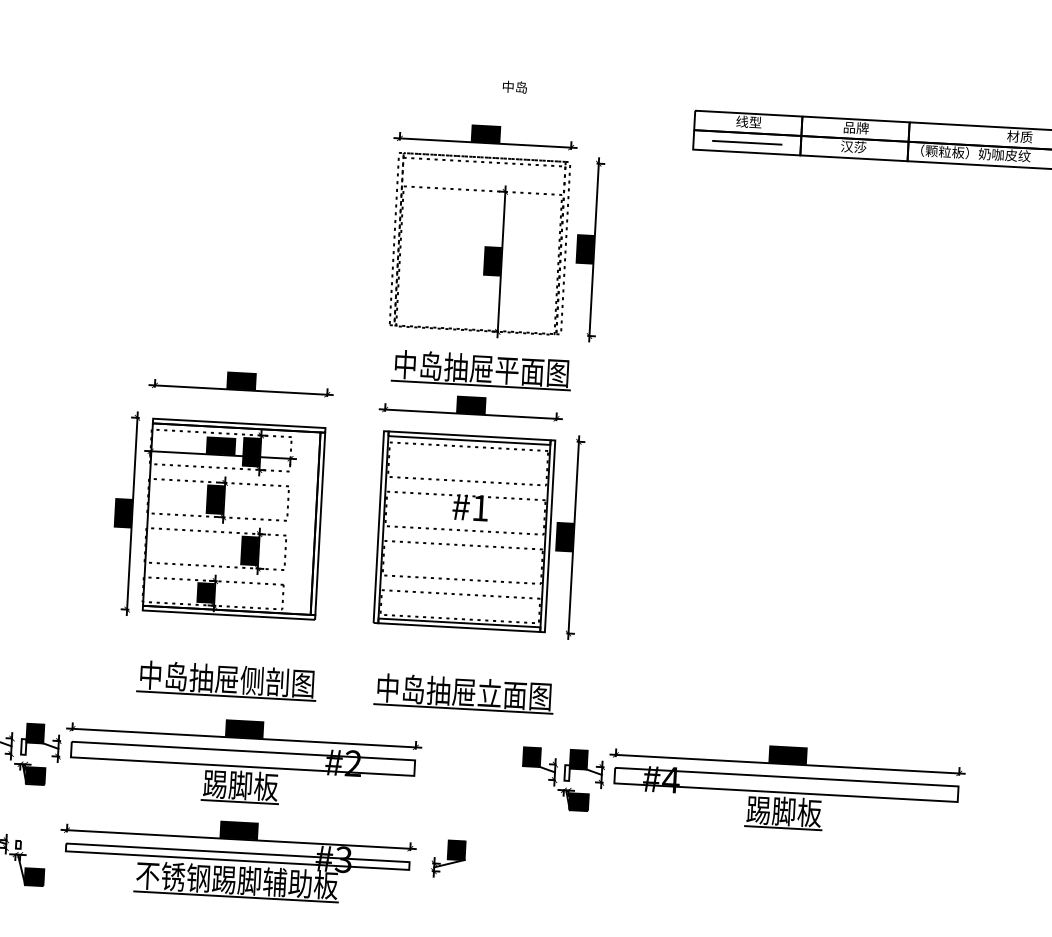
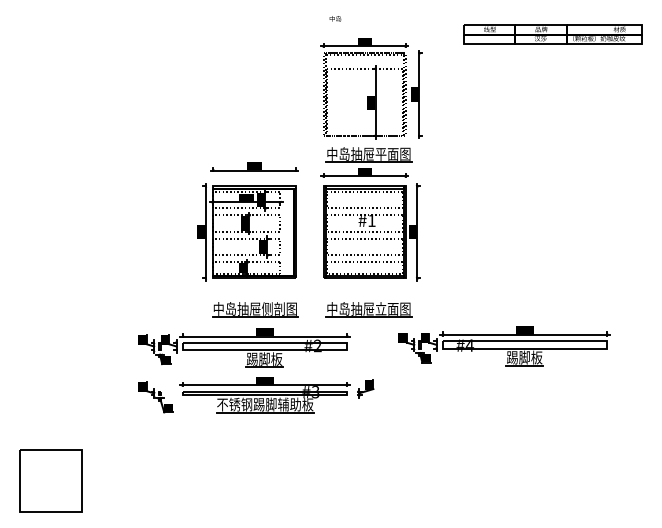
text: (515, 86) -> (335, 18), moved
line: (746, 142) -> (489, 39), removed

